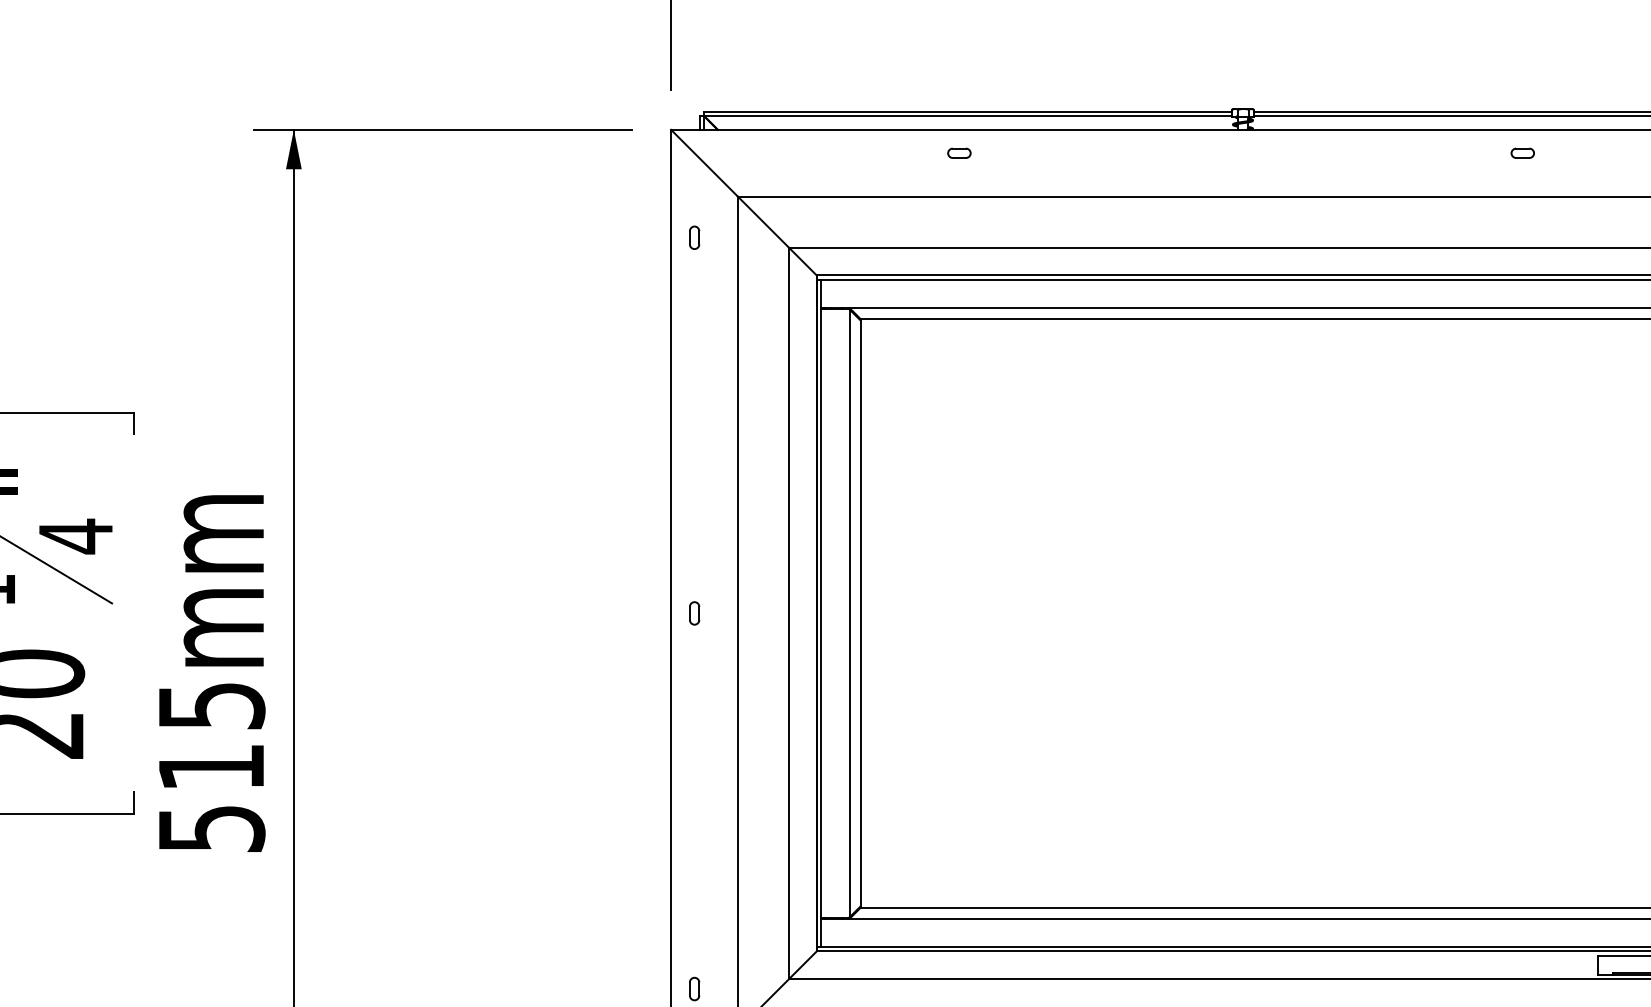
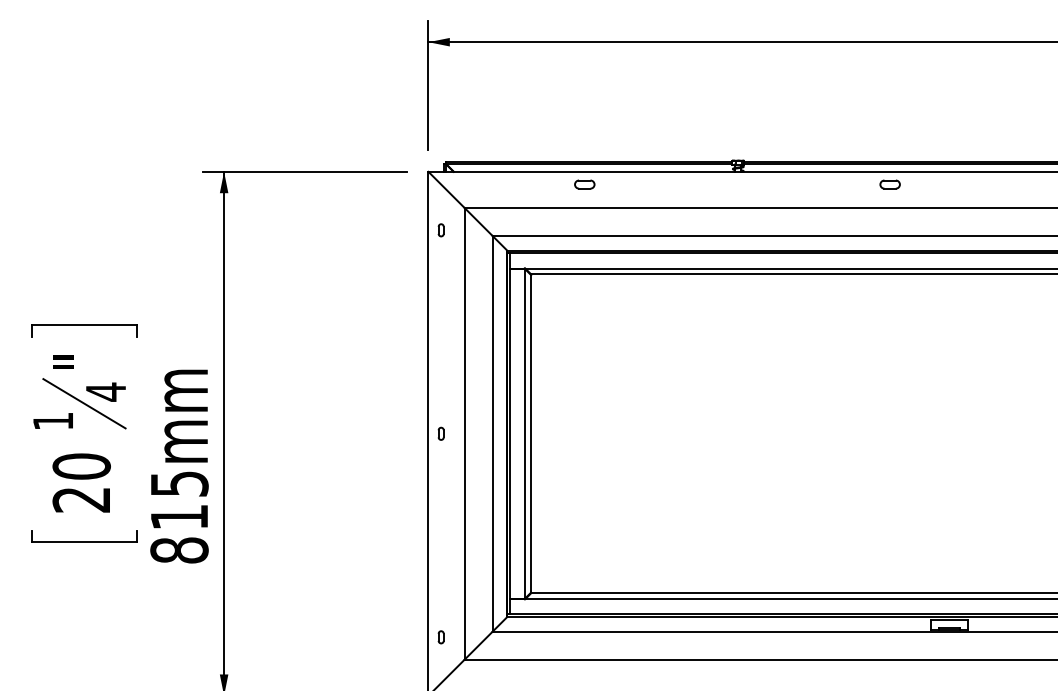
part: (959, 153) -> (584, 184), size x1.6
part: (1522, 153) -> (889, 184), size x1.6
text: (211, 828) -> (179, 550), 515mm -> 815mm

